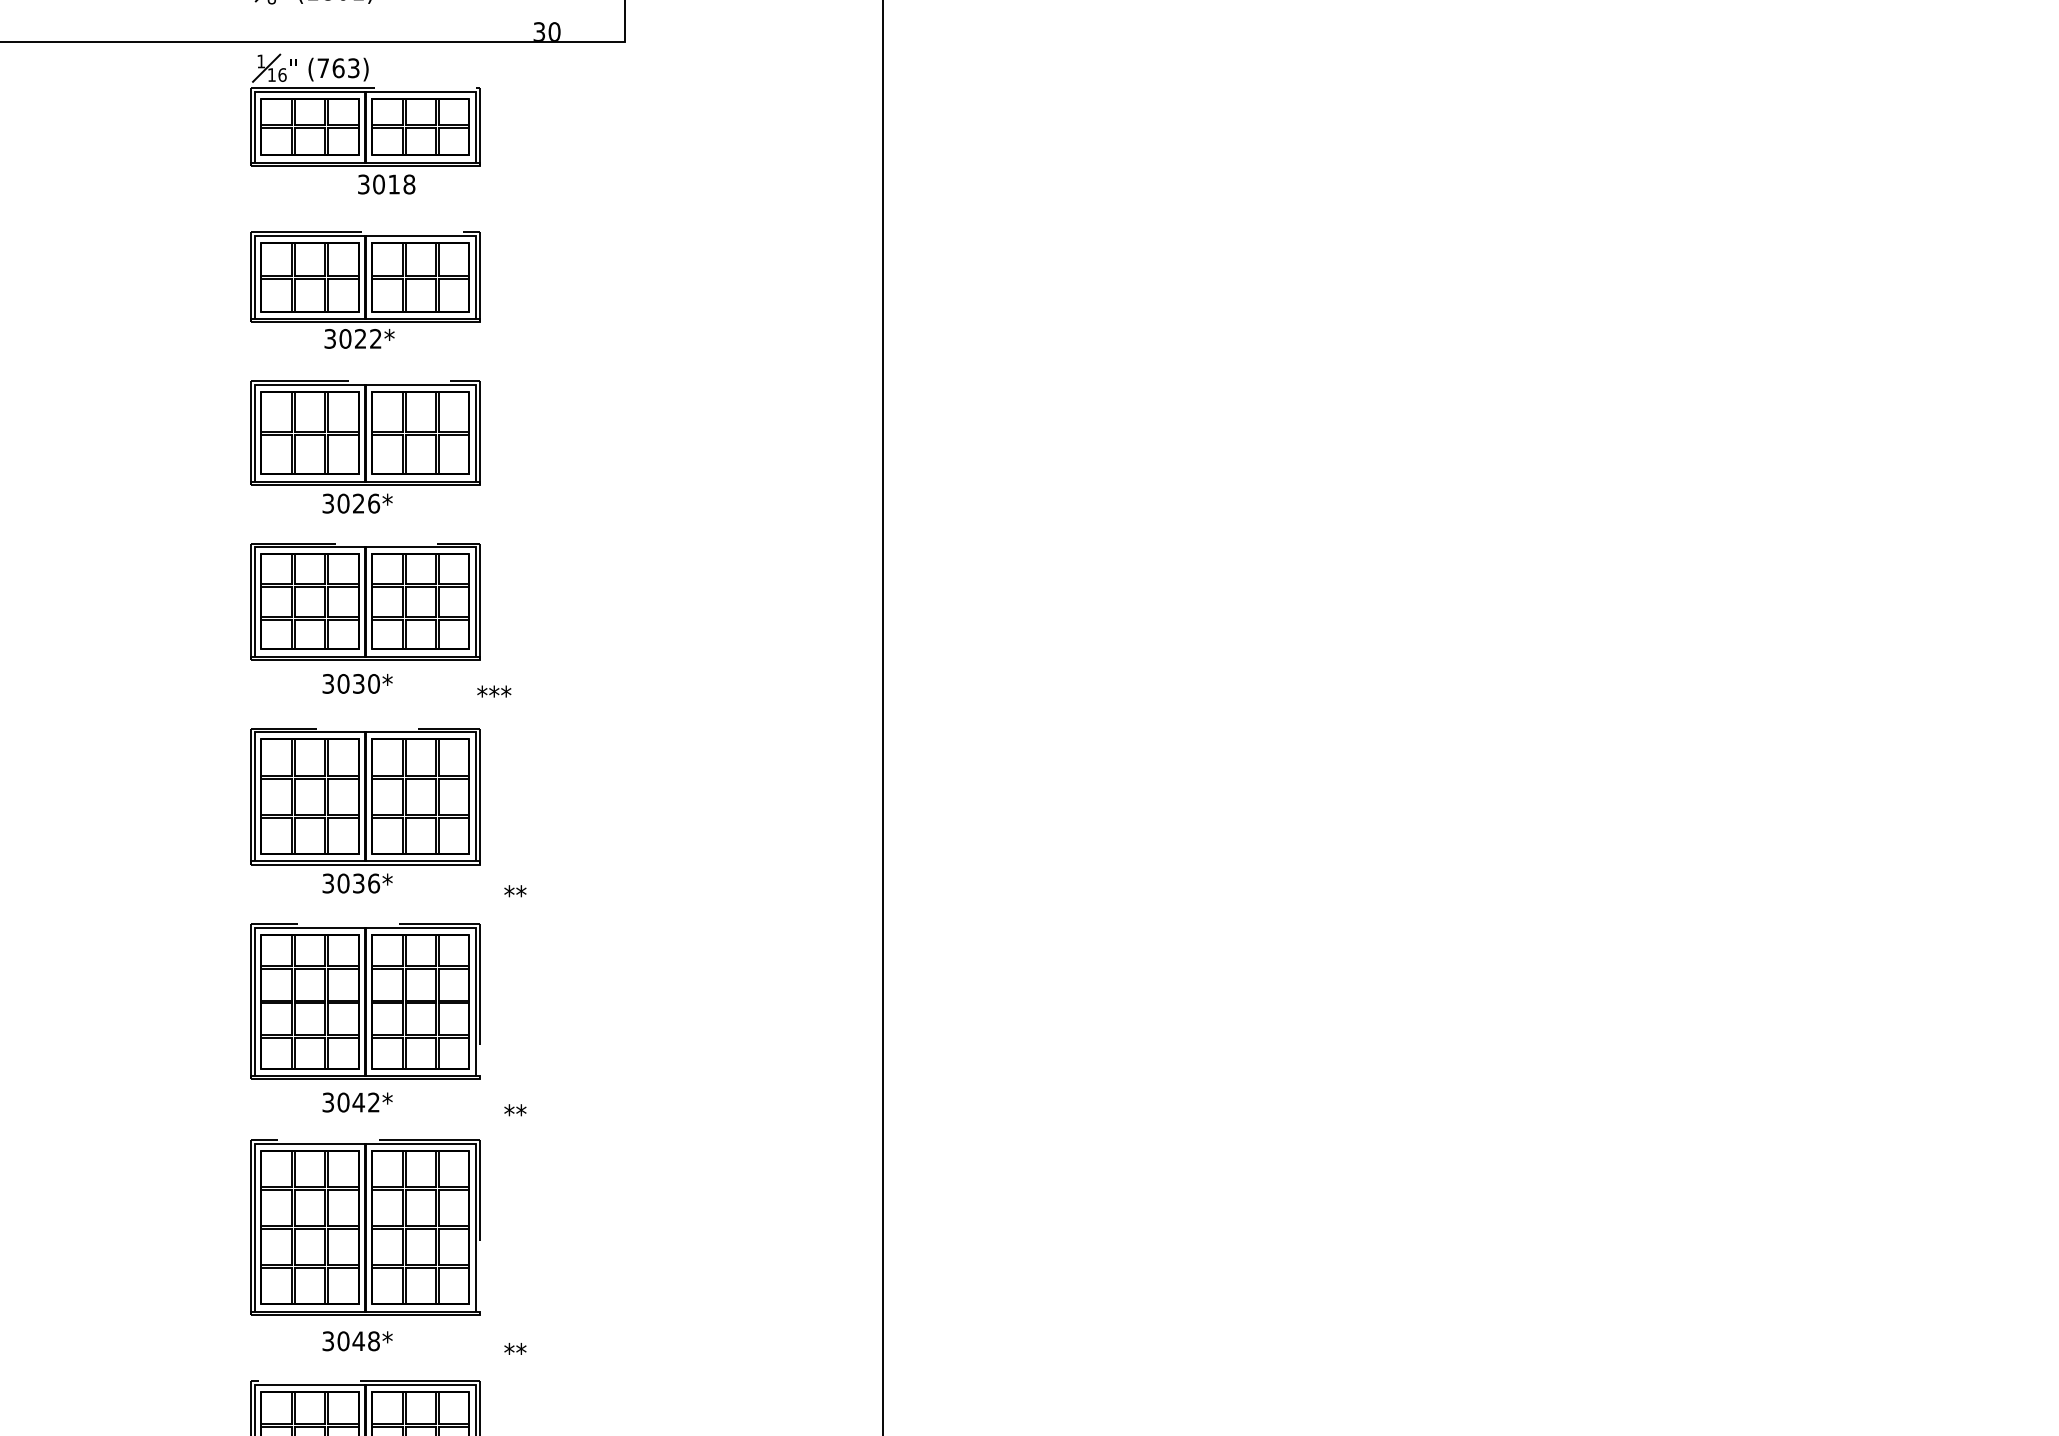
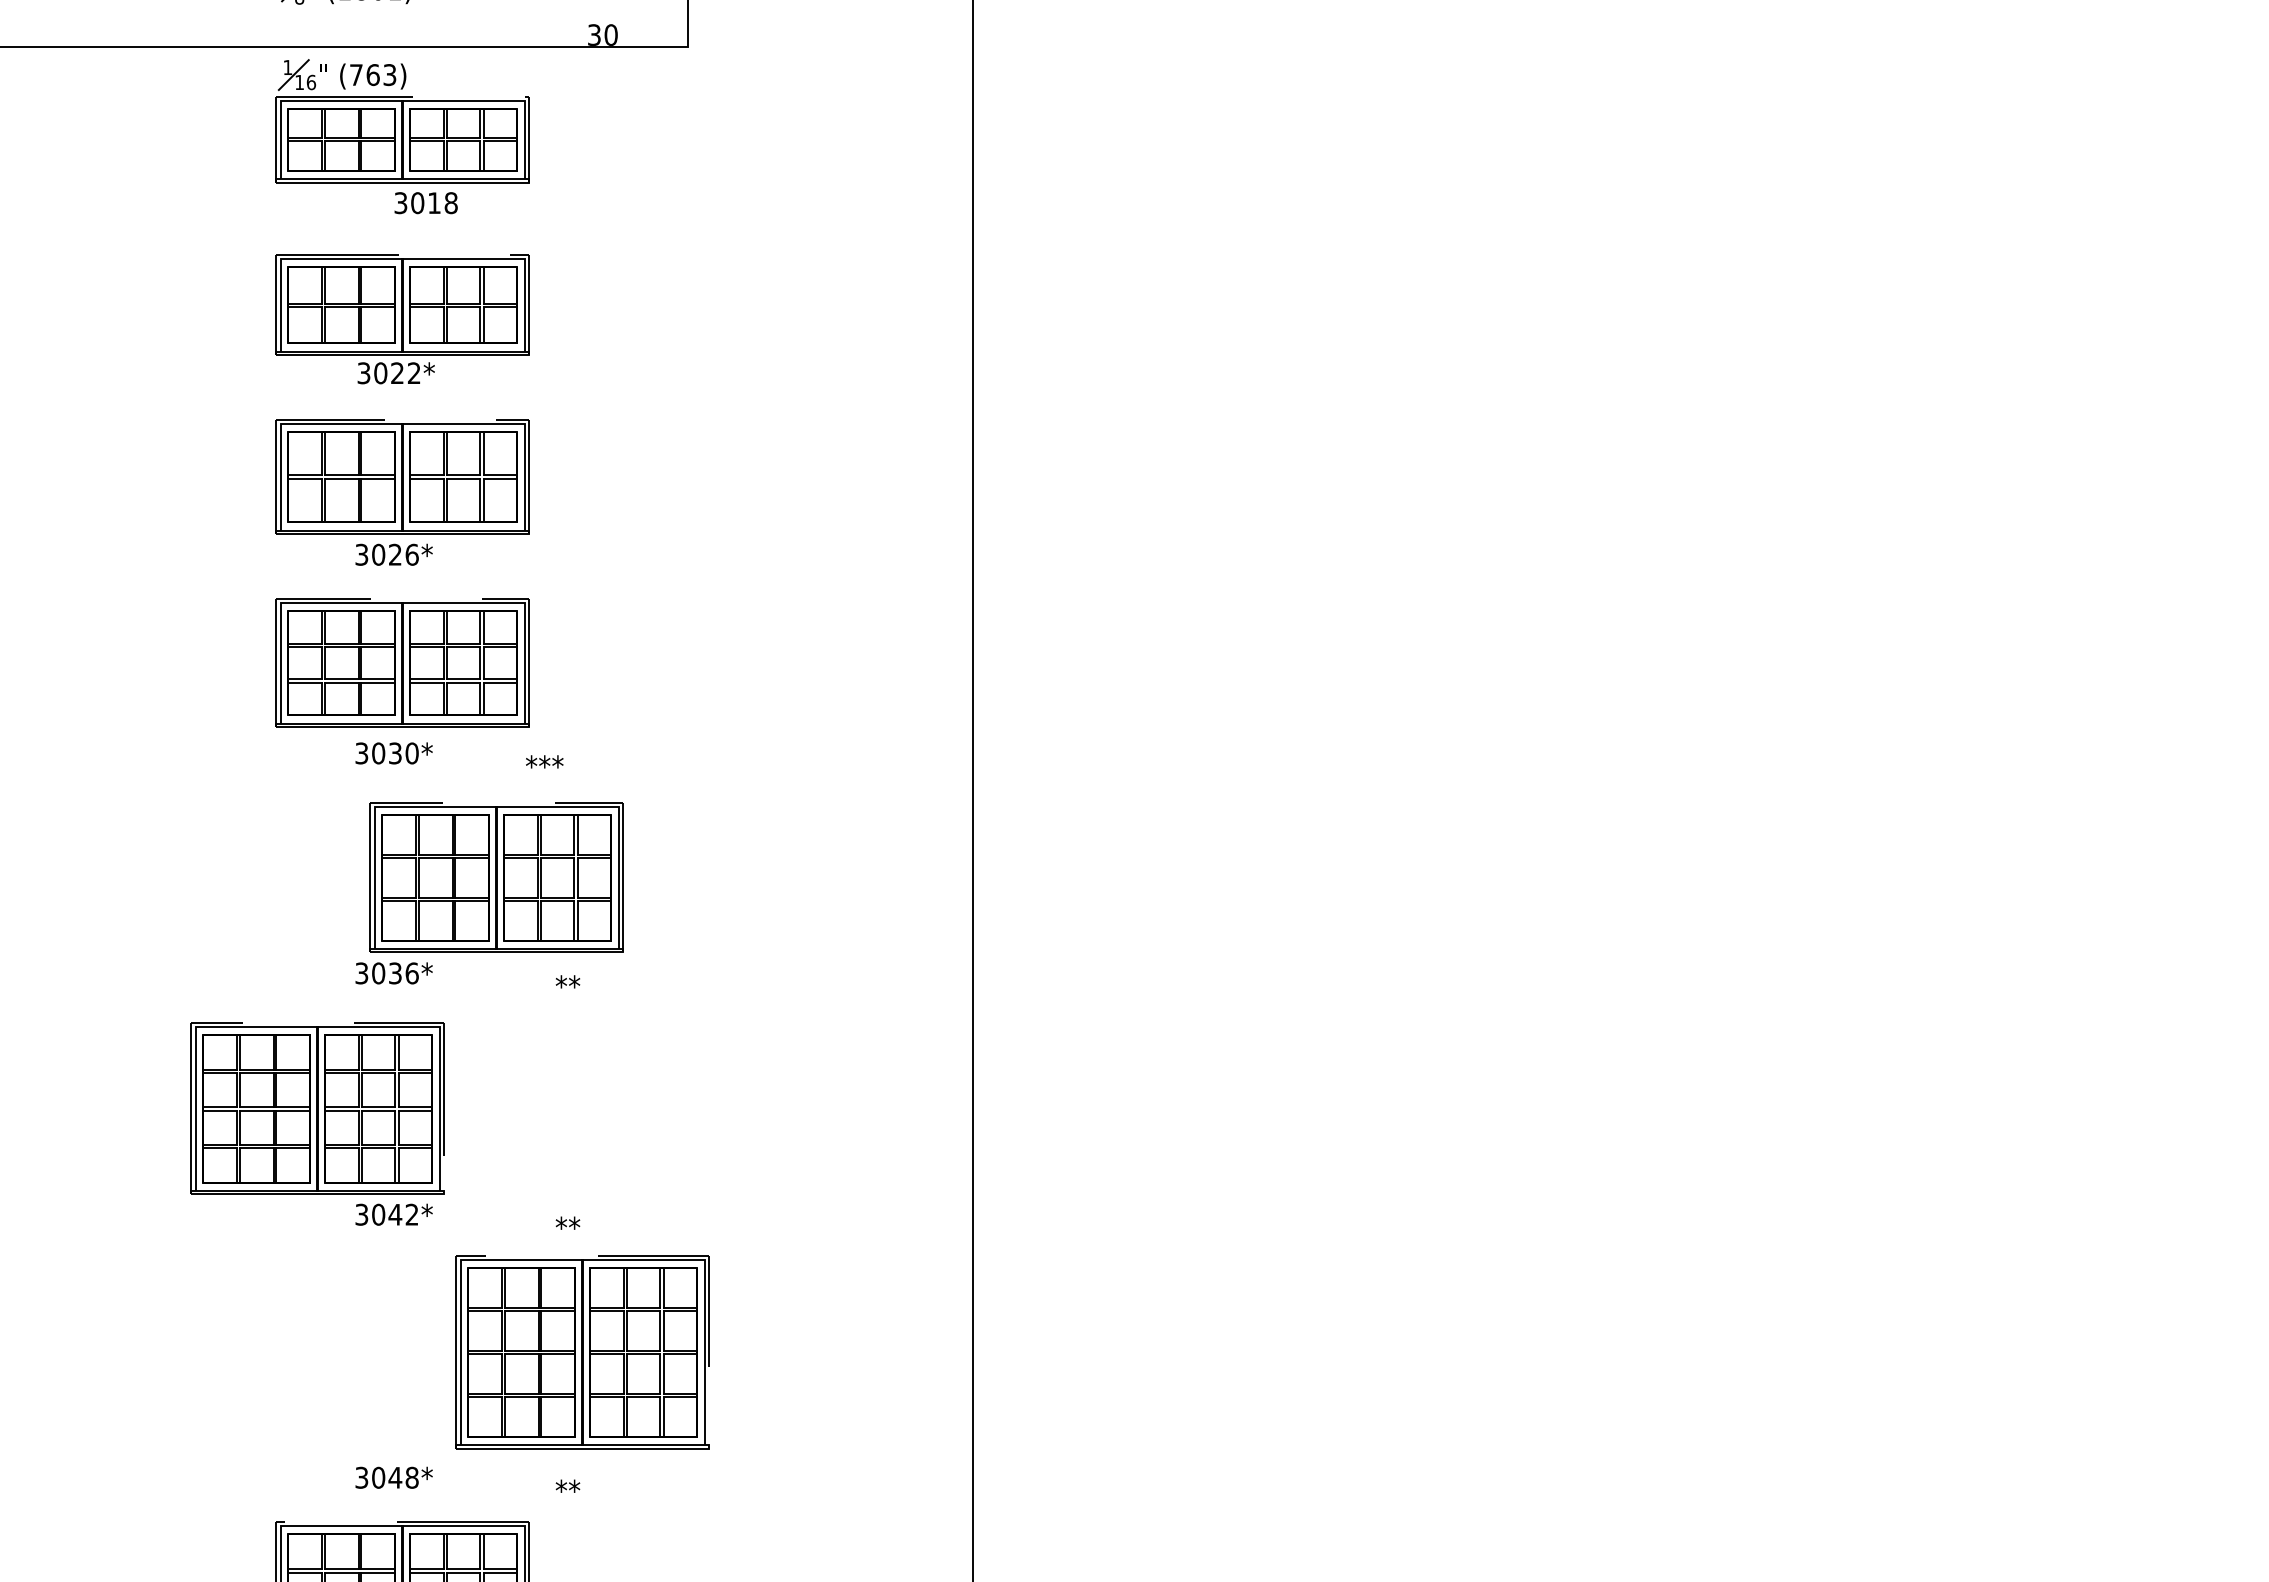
part: (365, 796) -> (496, 877), moved
part: (365, 1001) -> (317, 1108), moved
part: (365, 1227) -> (582, 1352), moved

